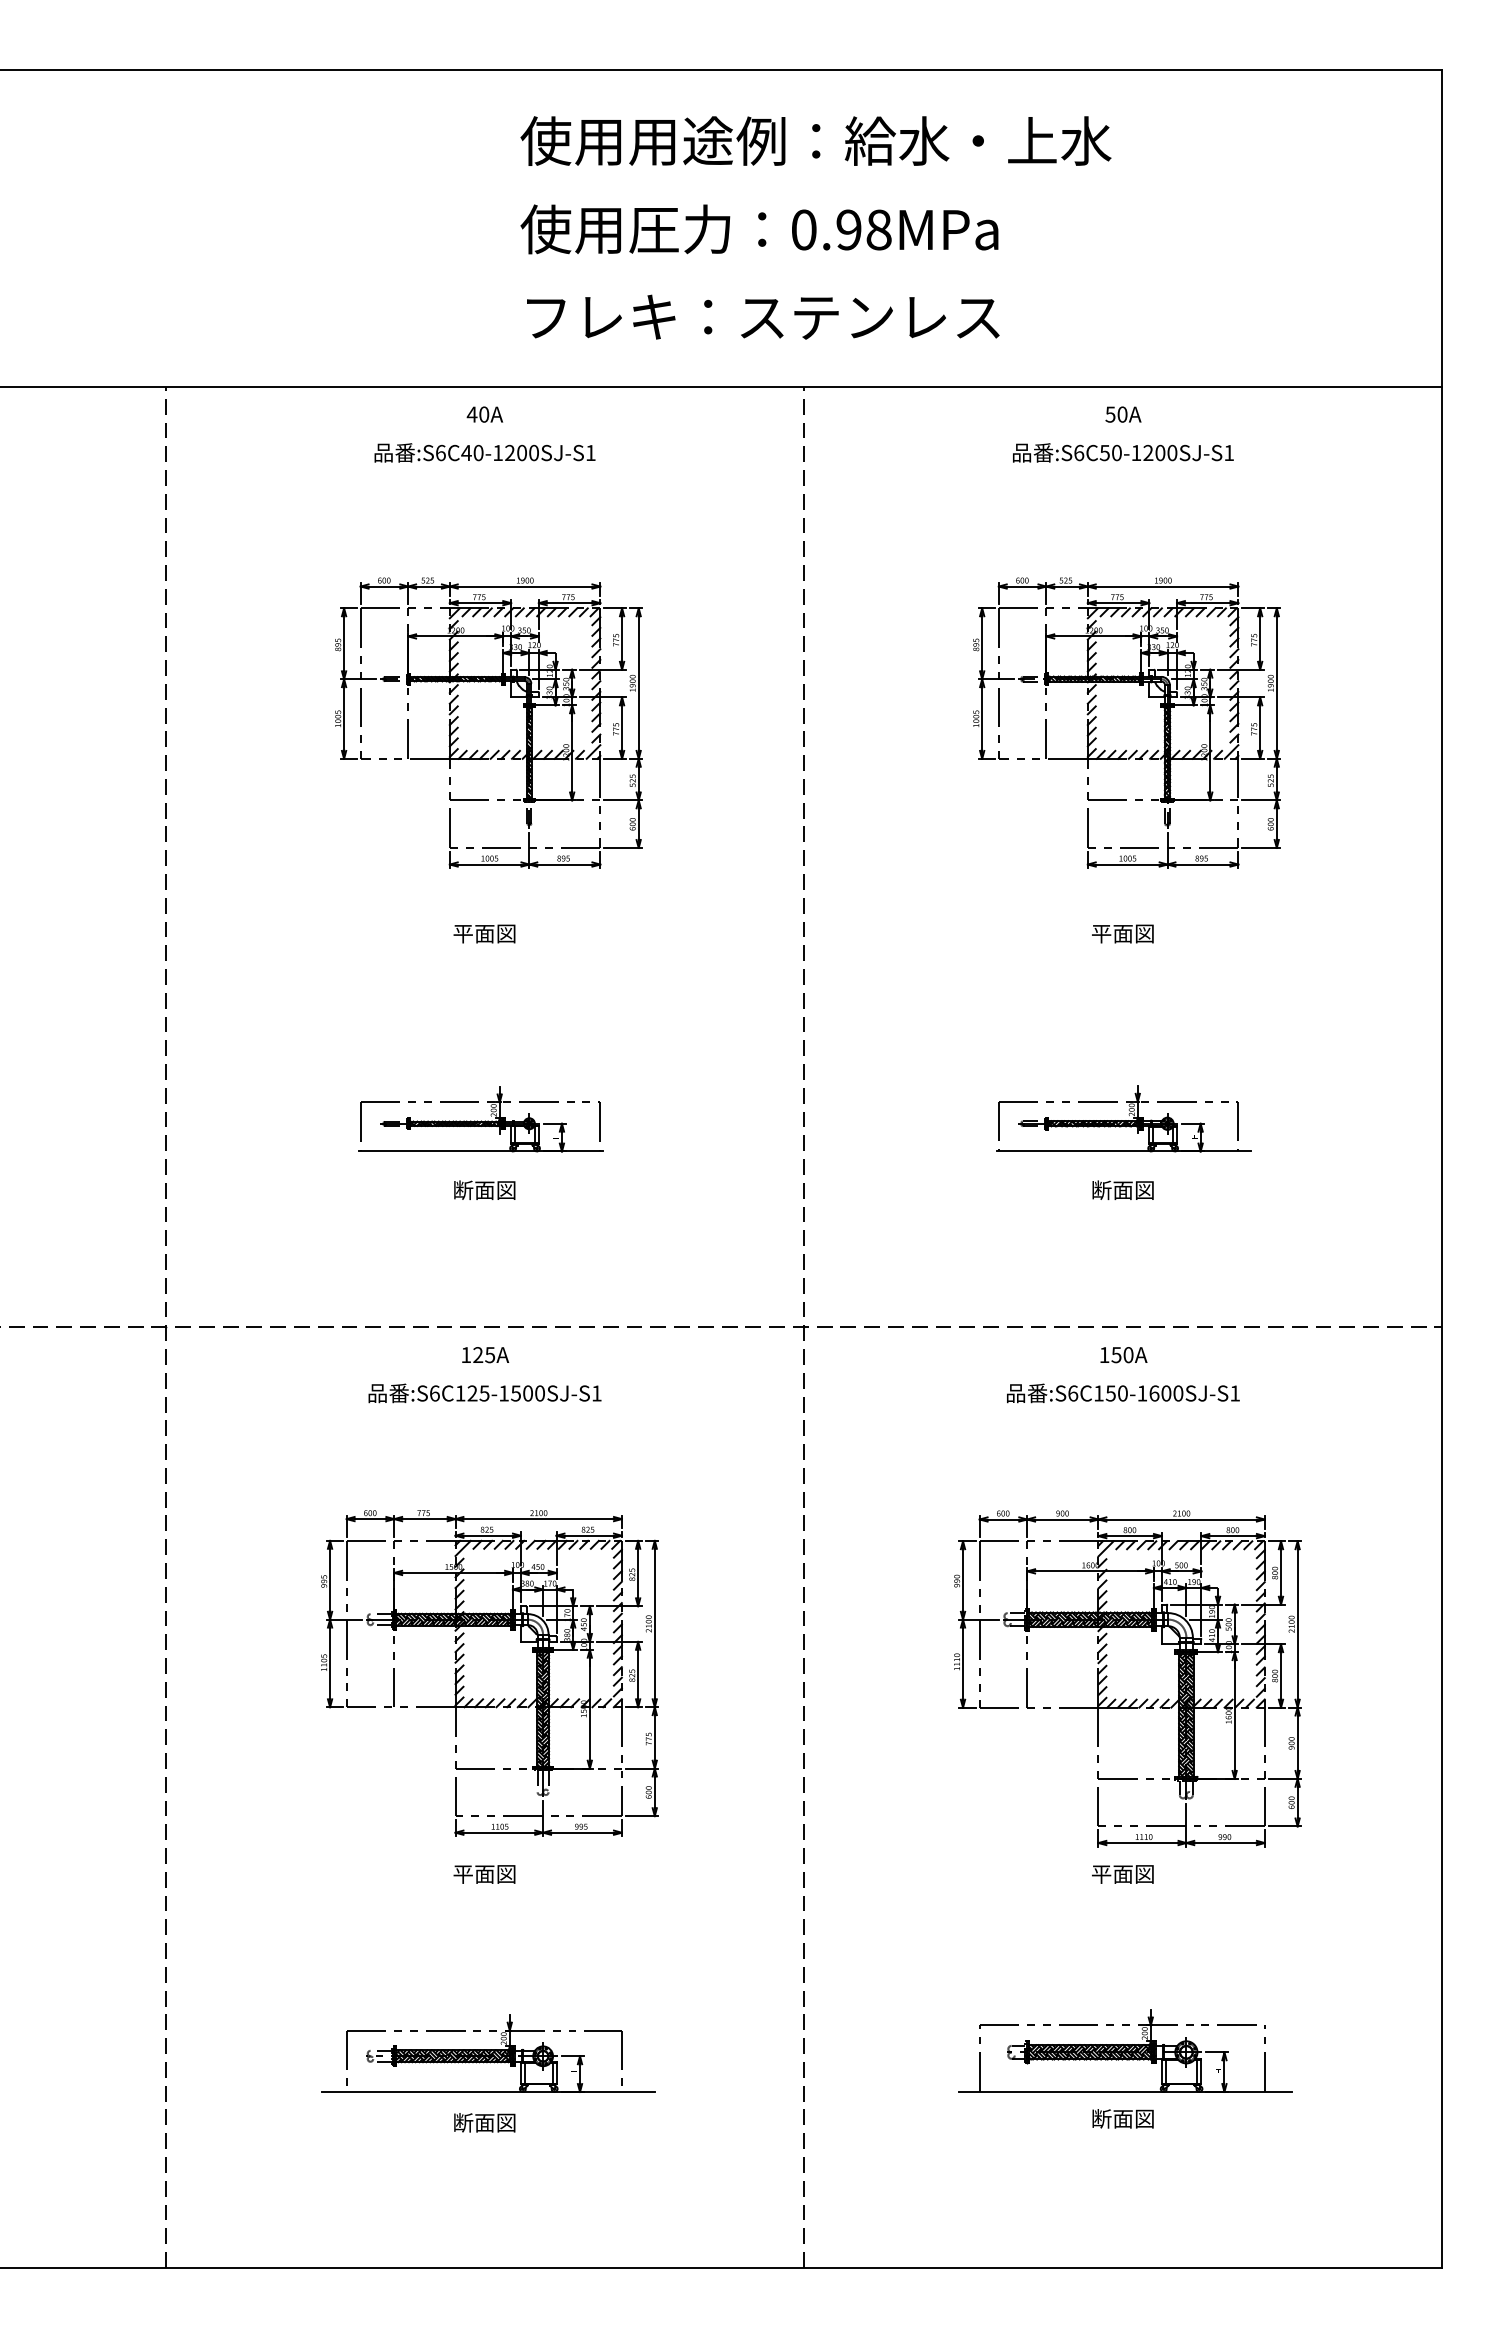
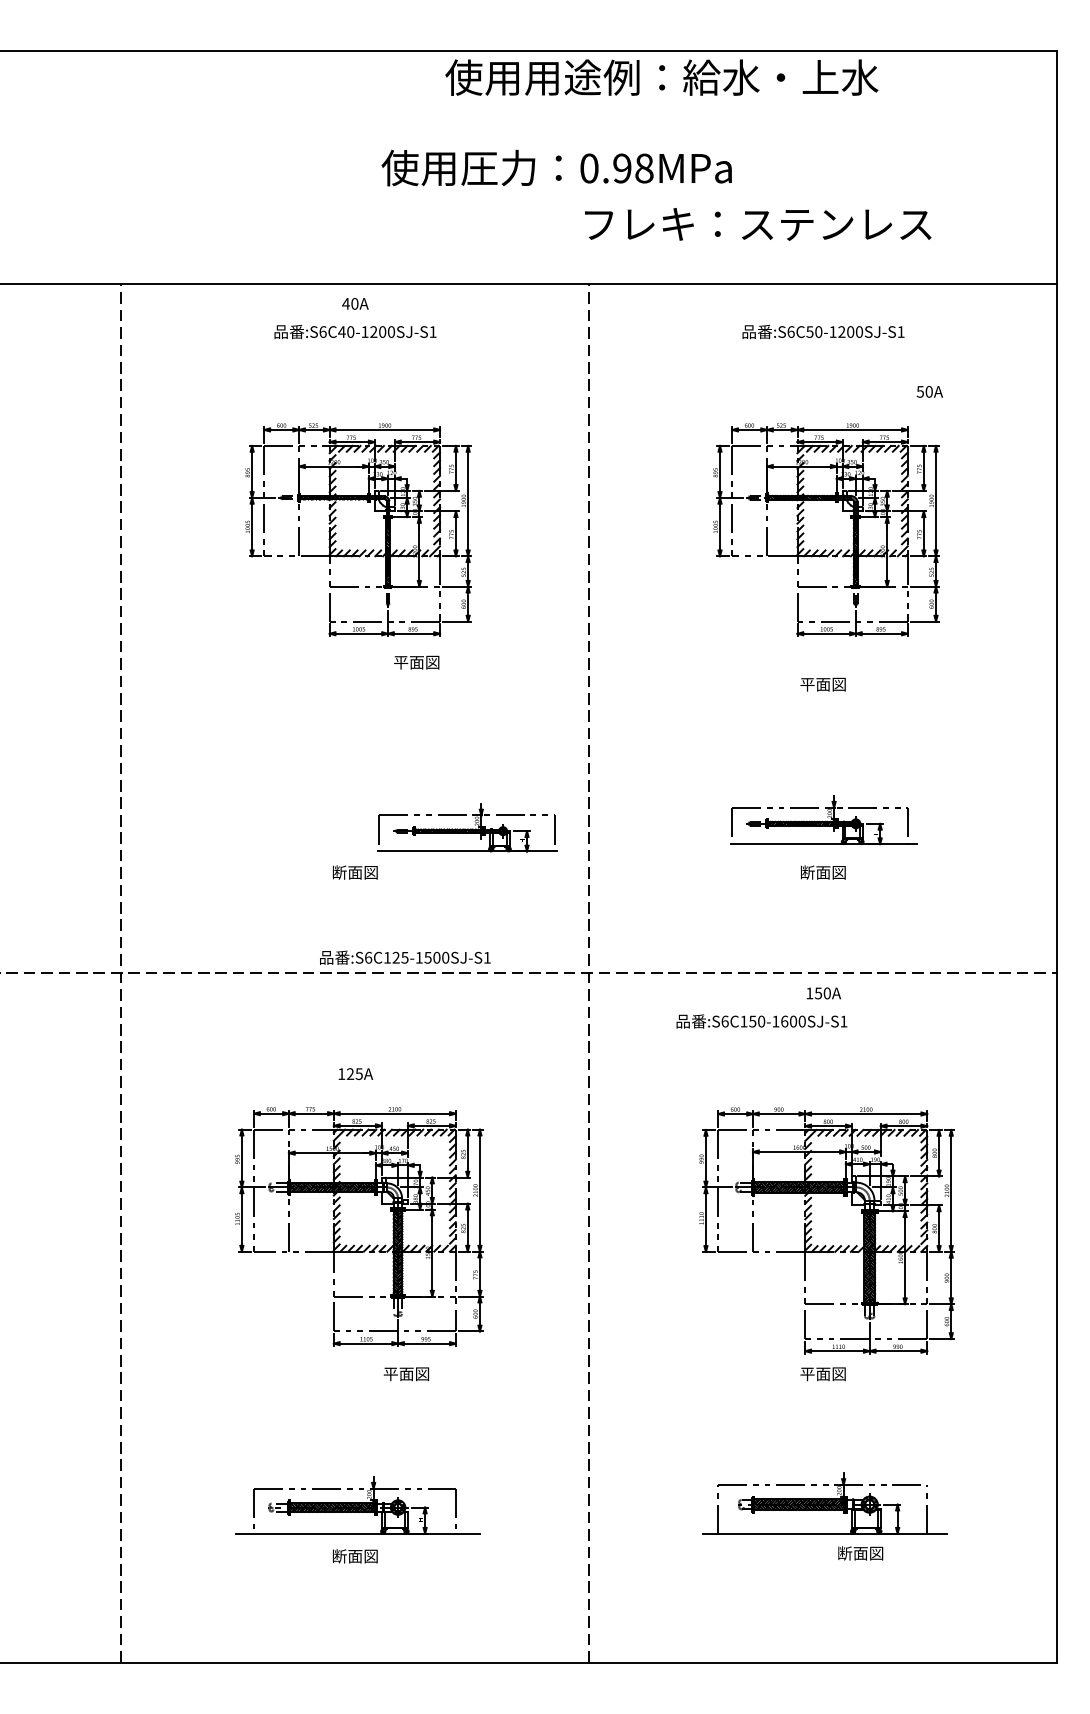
text: (815, 140) -> (661, 77), moved
text: (763, 316) -> (758, 223), moved
text: (1123, 414) -> (929, 391), moved
text: (484, 933) -> (416, 662), moved
part: (480, 1119) -> (467, 828), moved
text: (485, 1355) -> (355, 1074), moved
text: (484, 1393) -> (404, 957), moved
text: (1123, 1393) -> (762, 1021), moved
text: (484, 1874) -> (406, 1374), moved
text: (1122, 2118) -> (860, 1553), moved

